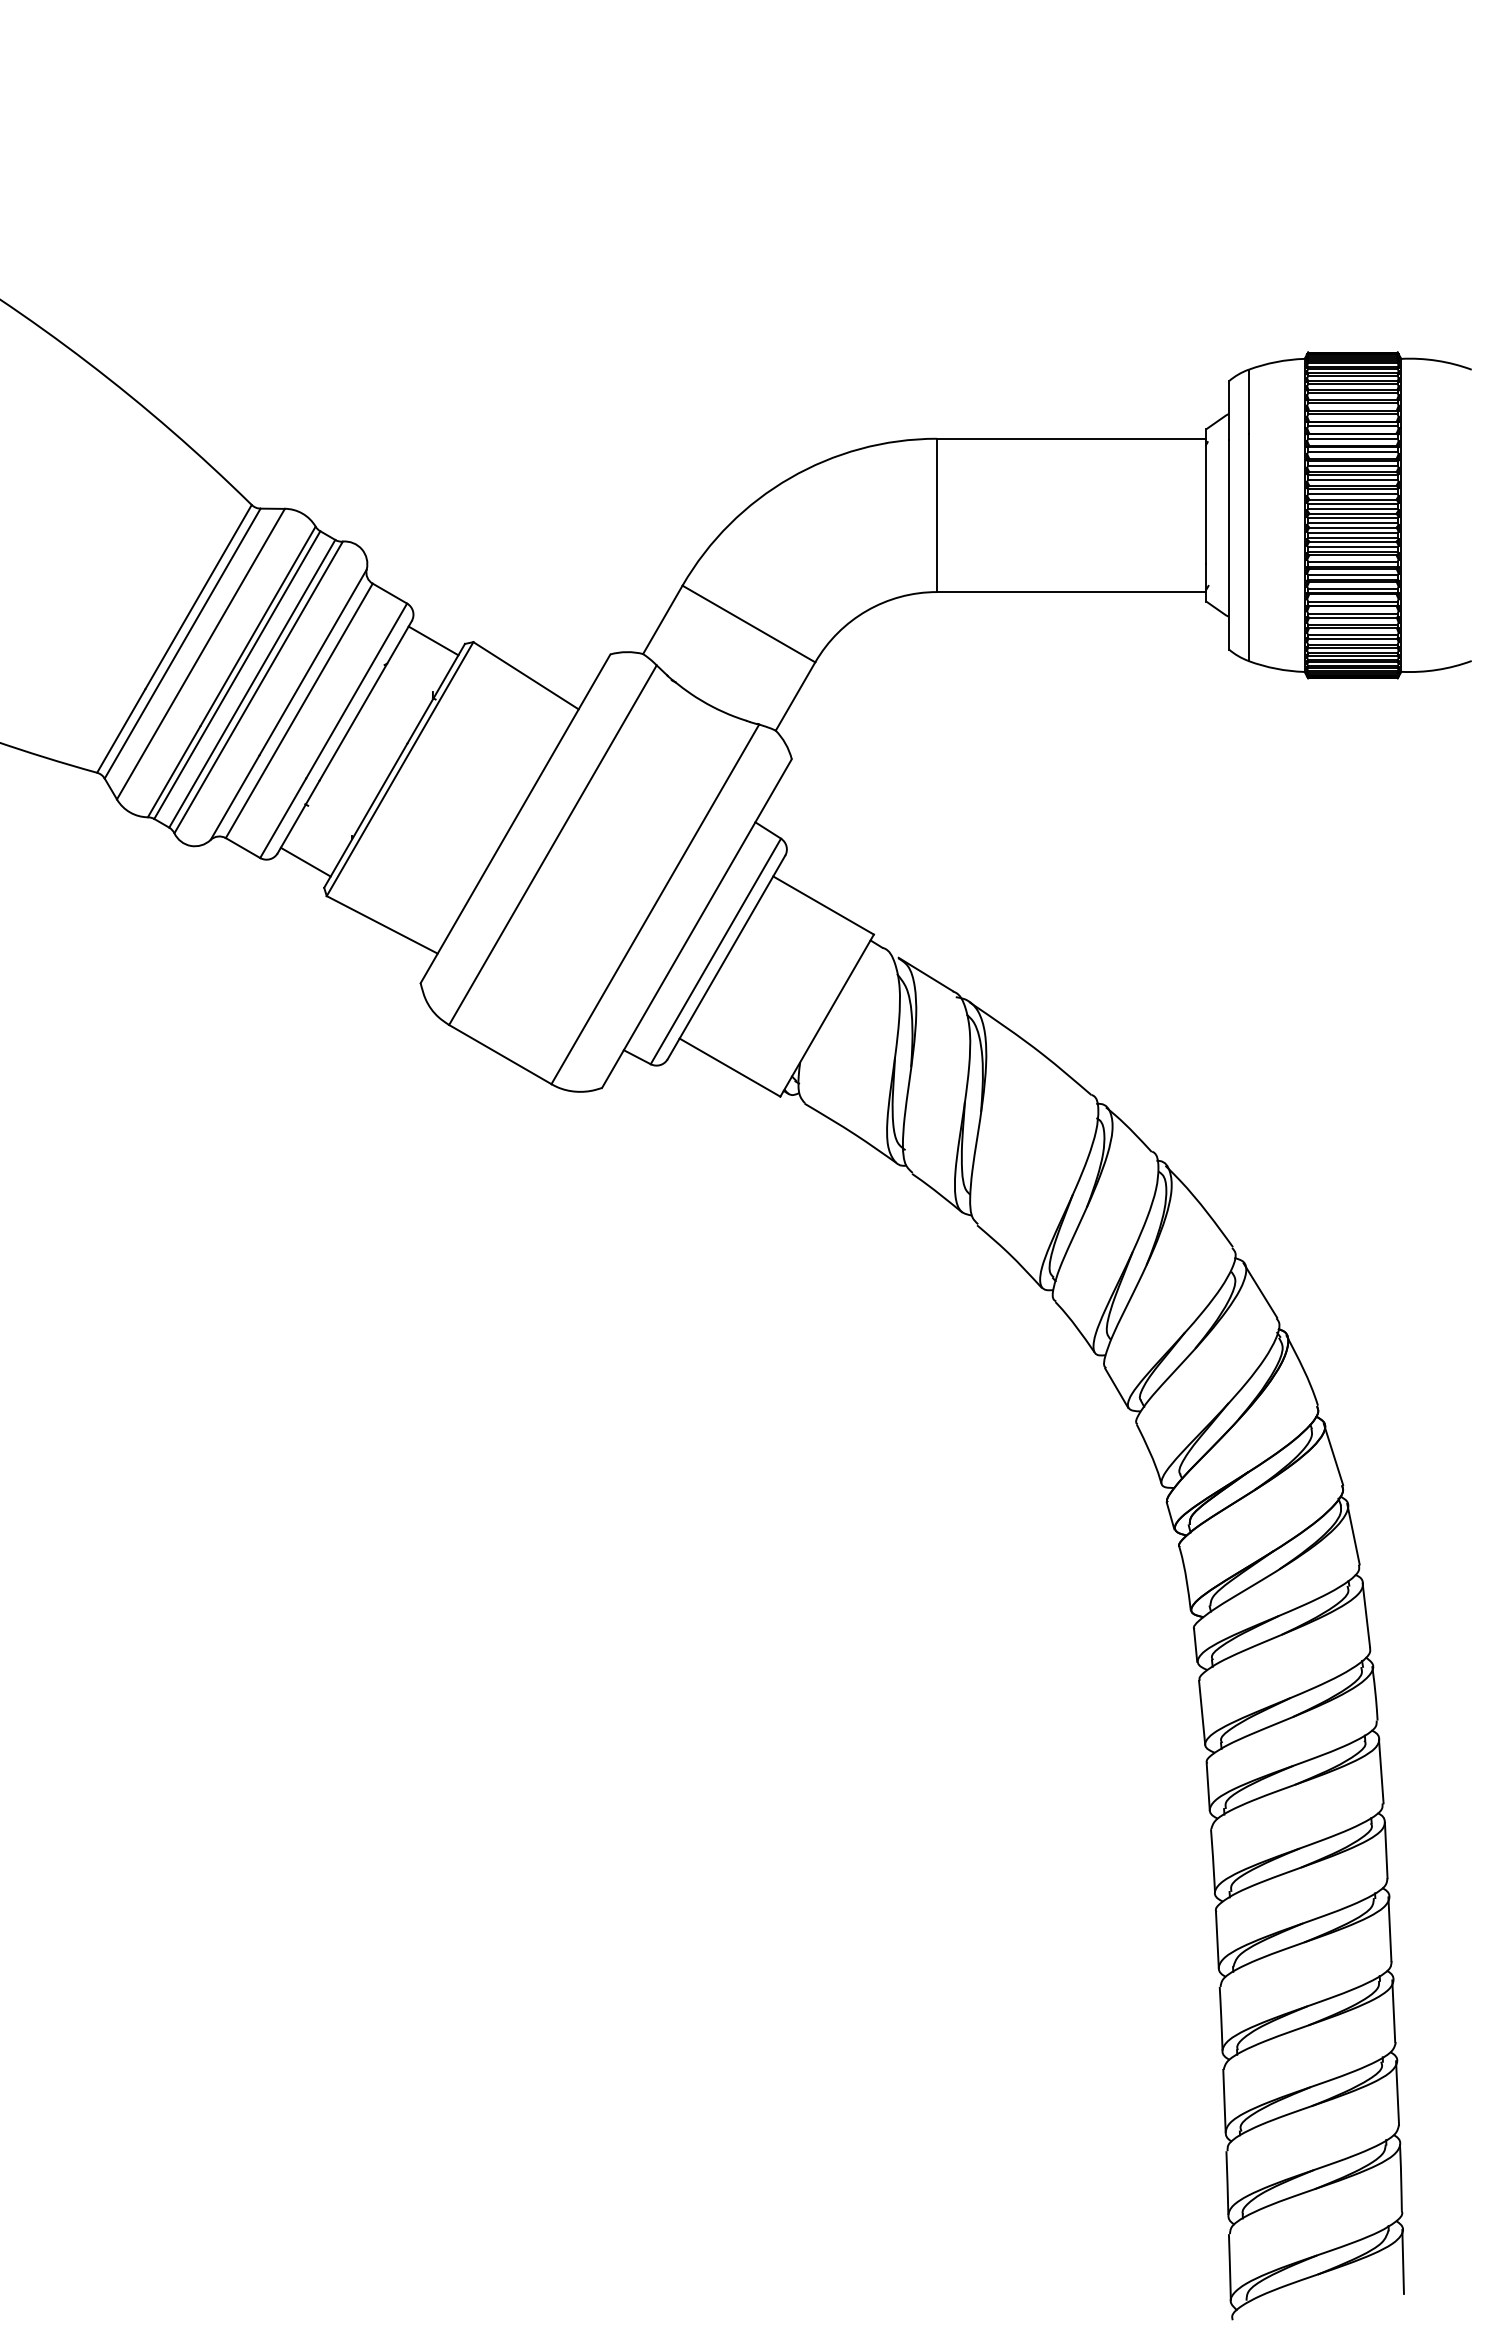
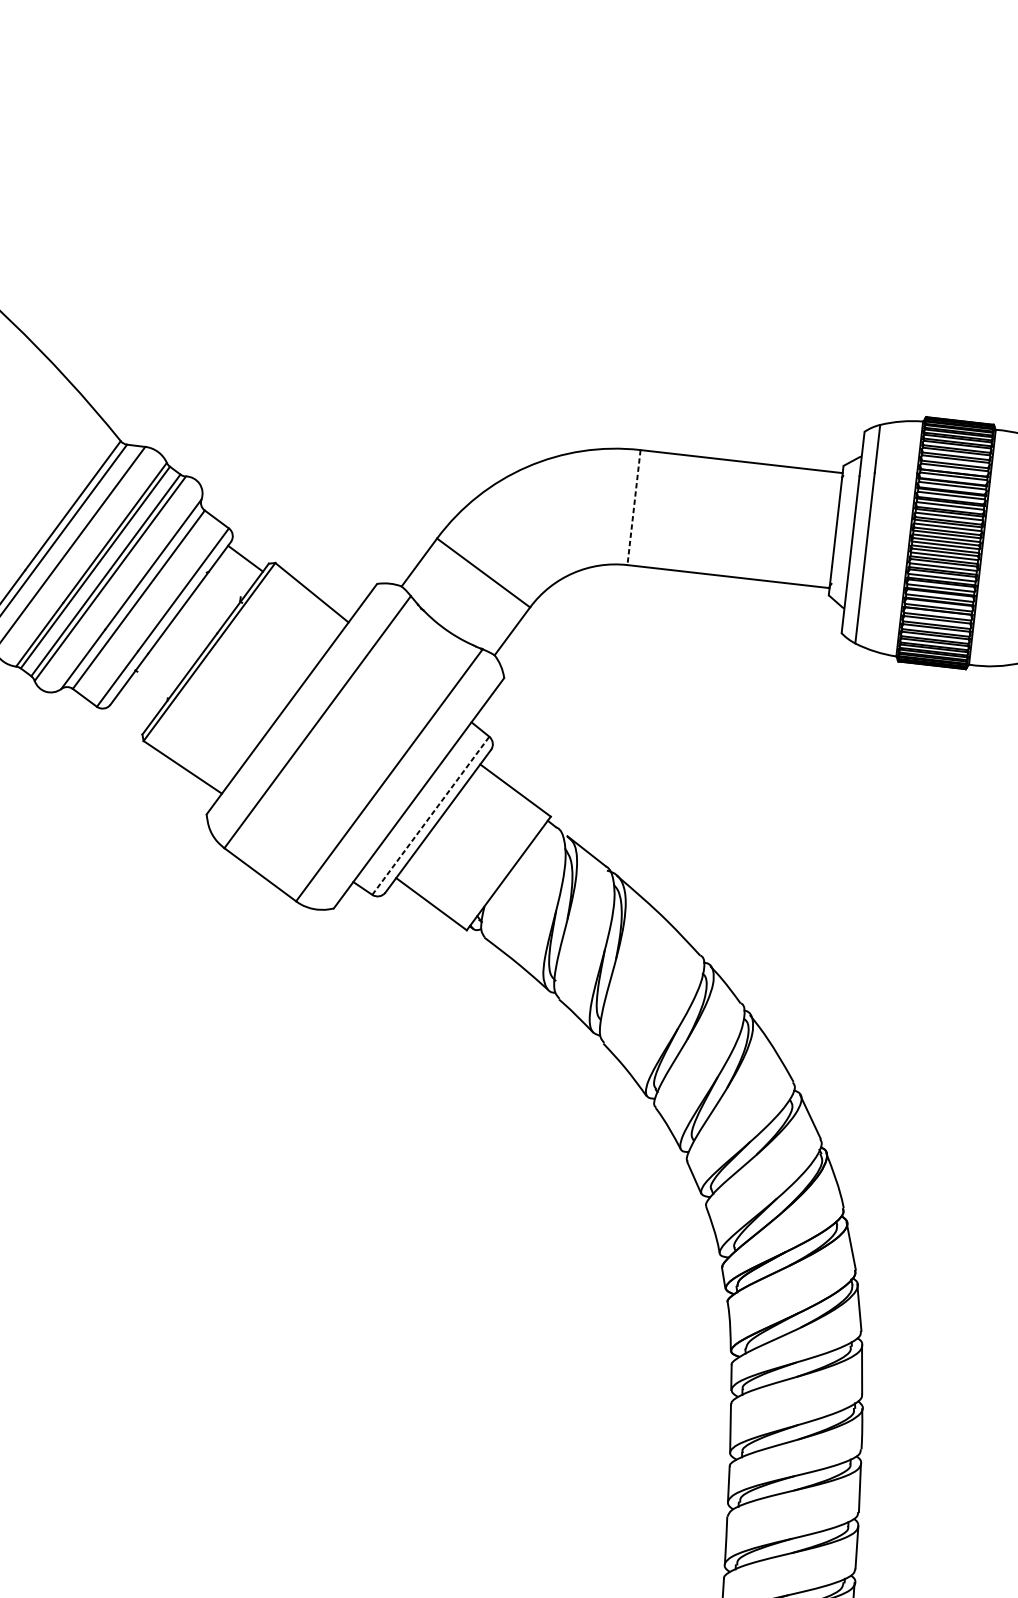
line: (937, 515) -> (634, 507), solid -> dashed
line: (305, 861) -> (130, 713), removed
line: (716, 951) -> (431, 815), solid -> dashed

